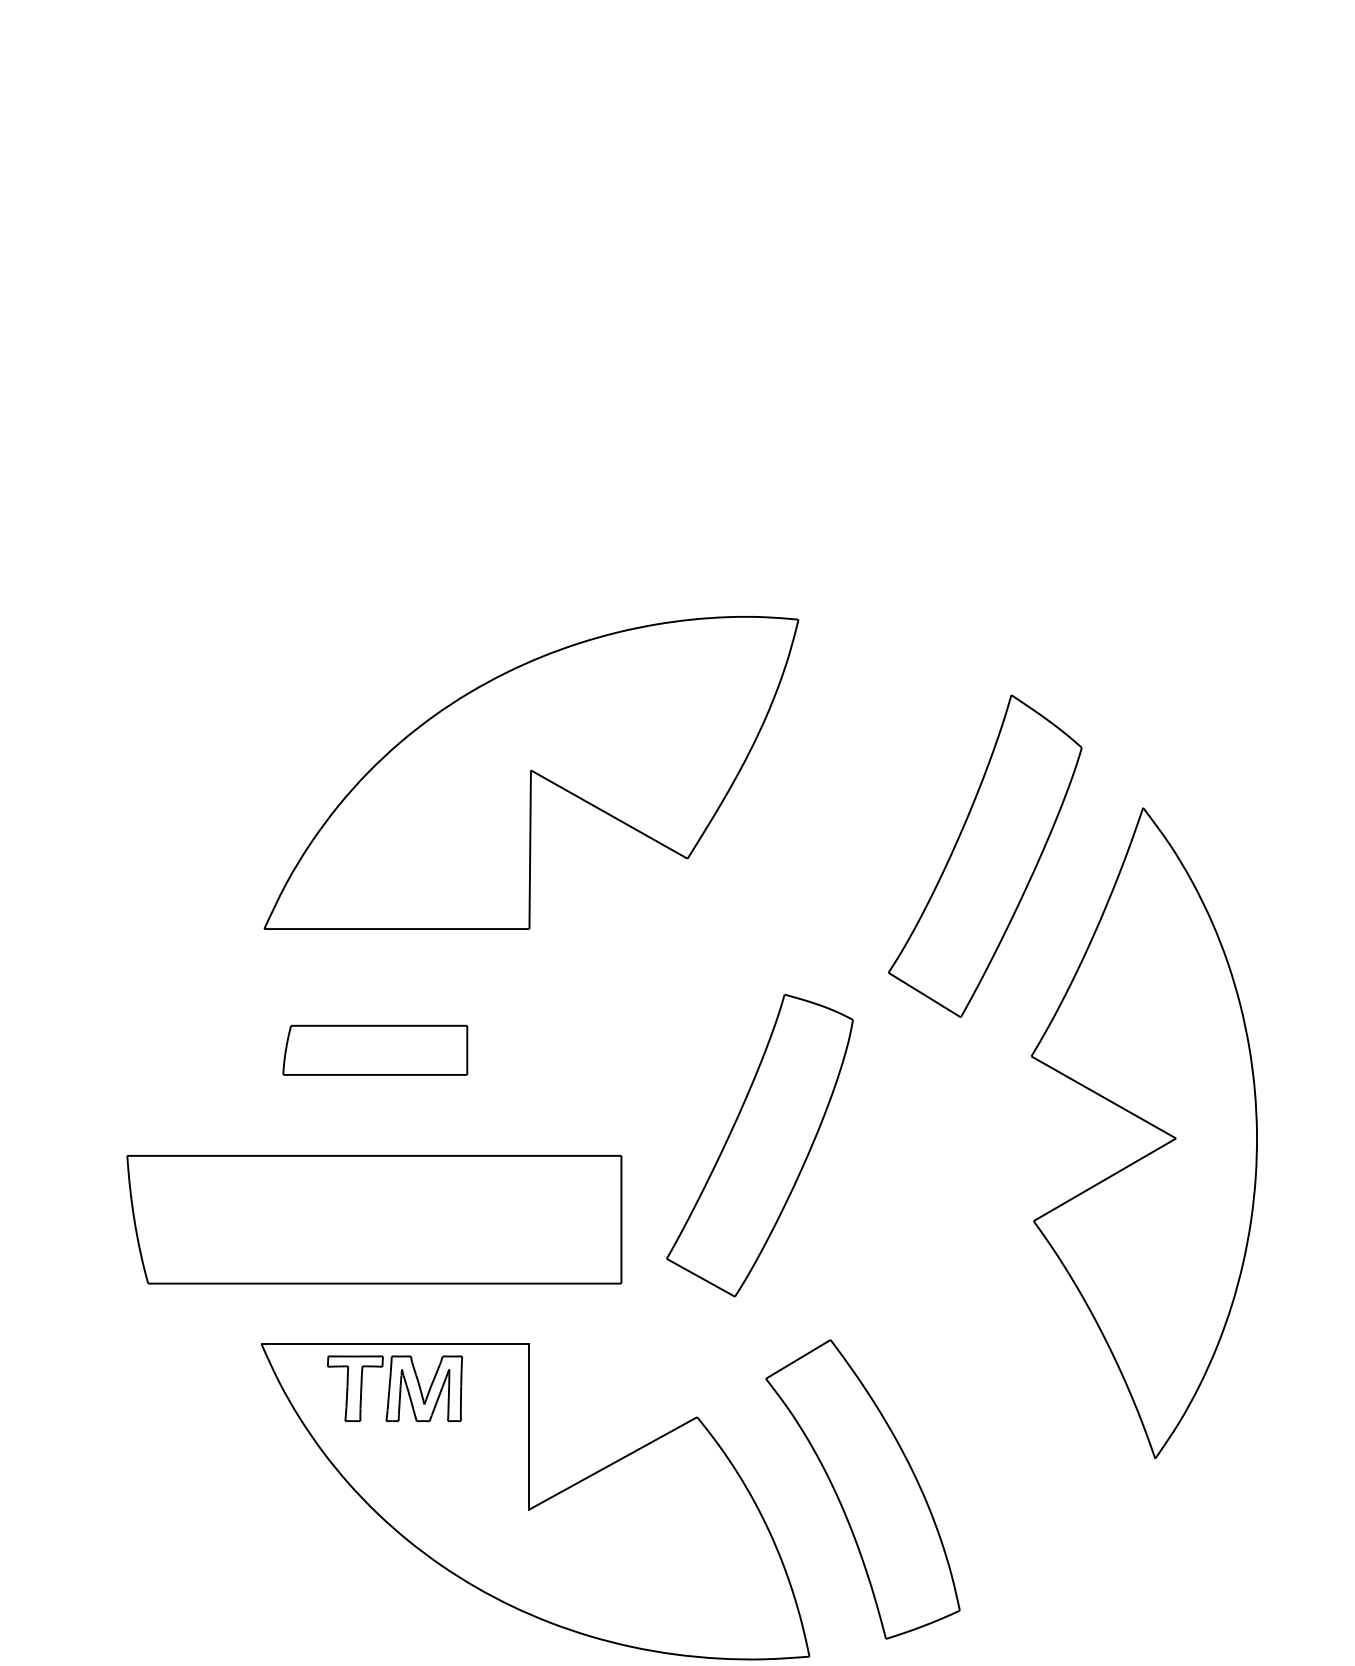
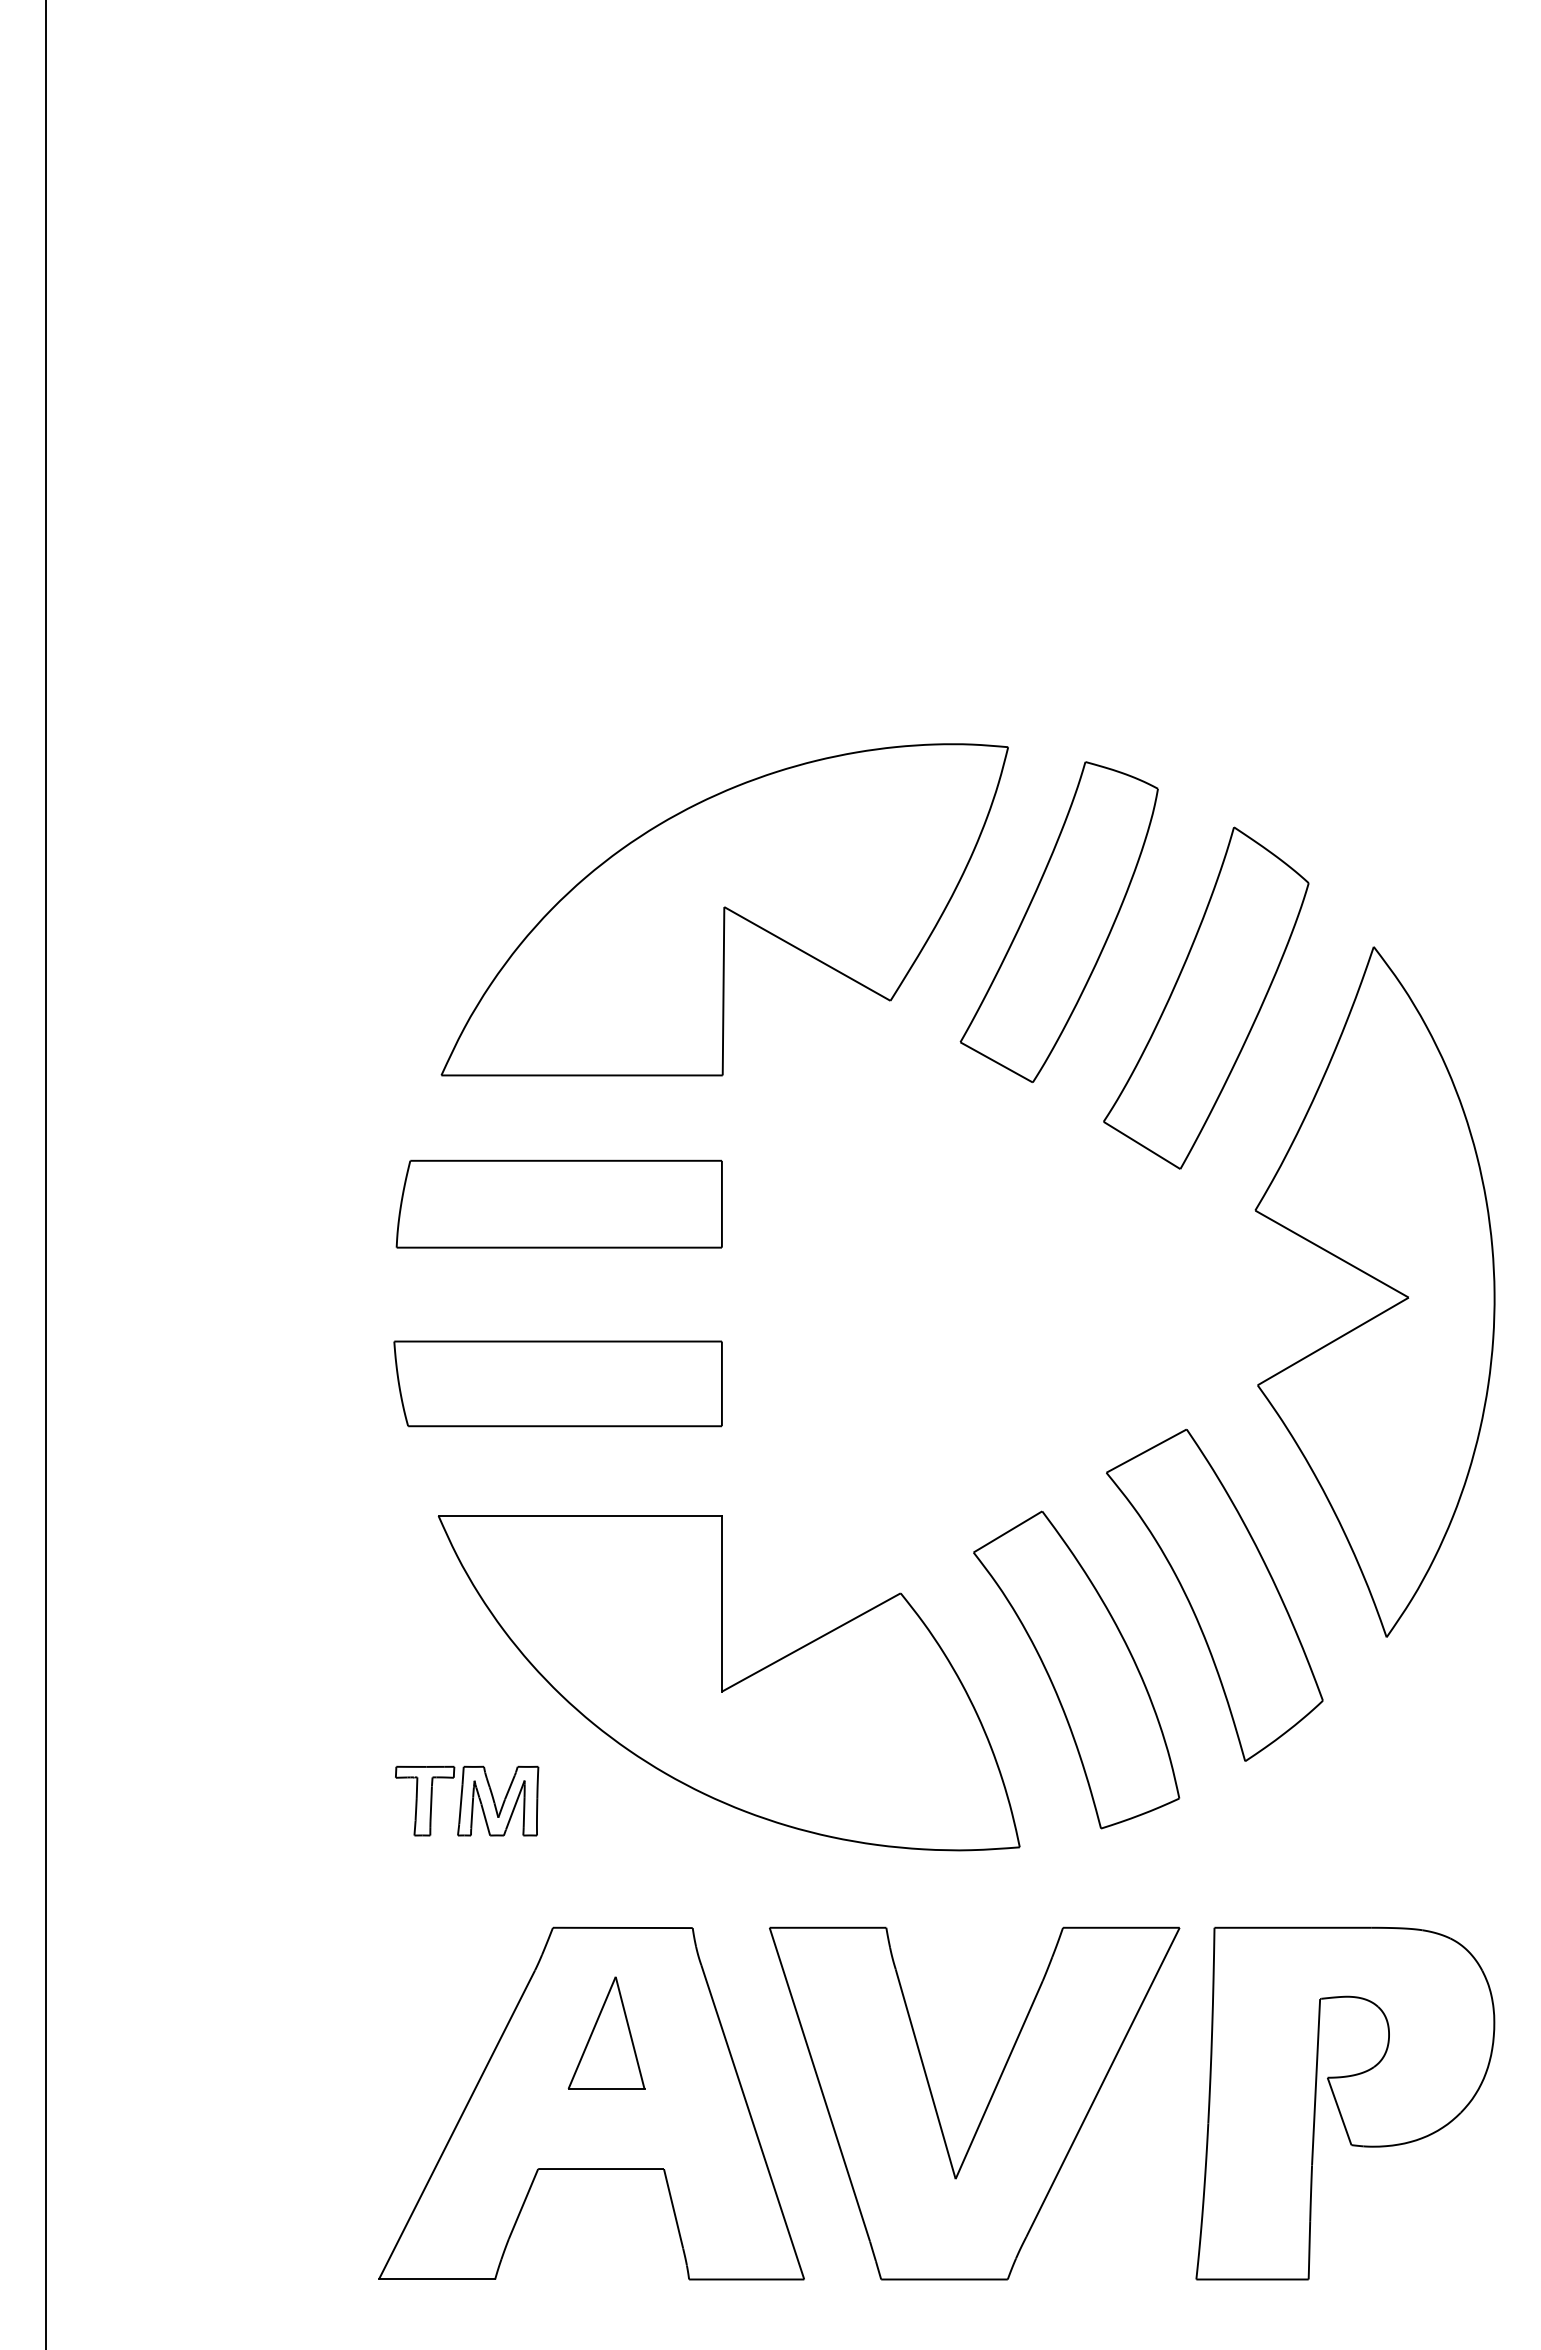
part: (374, 1049) -> (558, 1203), size x1.67
part: (759, 1144) -> (1058, 921), moved
part: (373, 1219) -> (557, 1383), size x0.62
part: (395, 1388) -> (467, 1800), moved
part: (992, 1418) -> (1214, 1594), added

